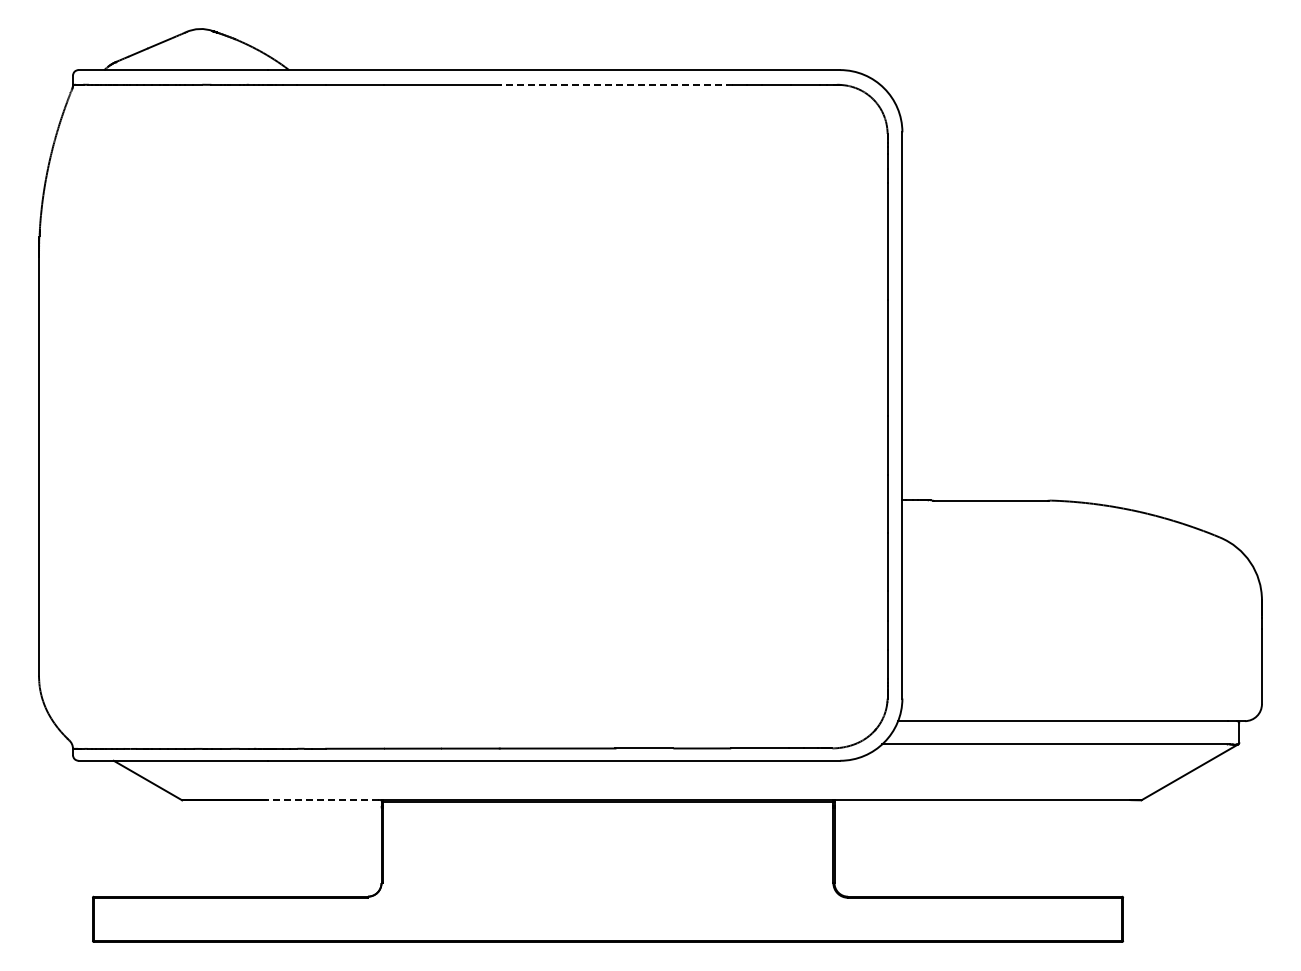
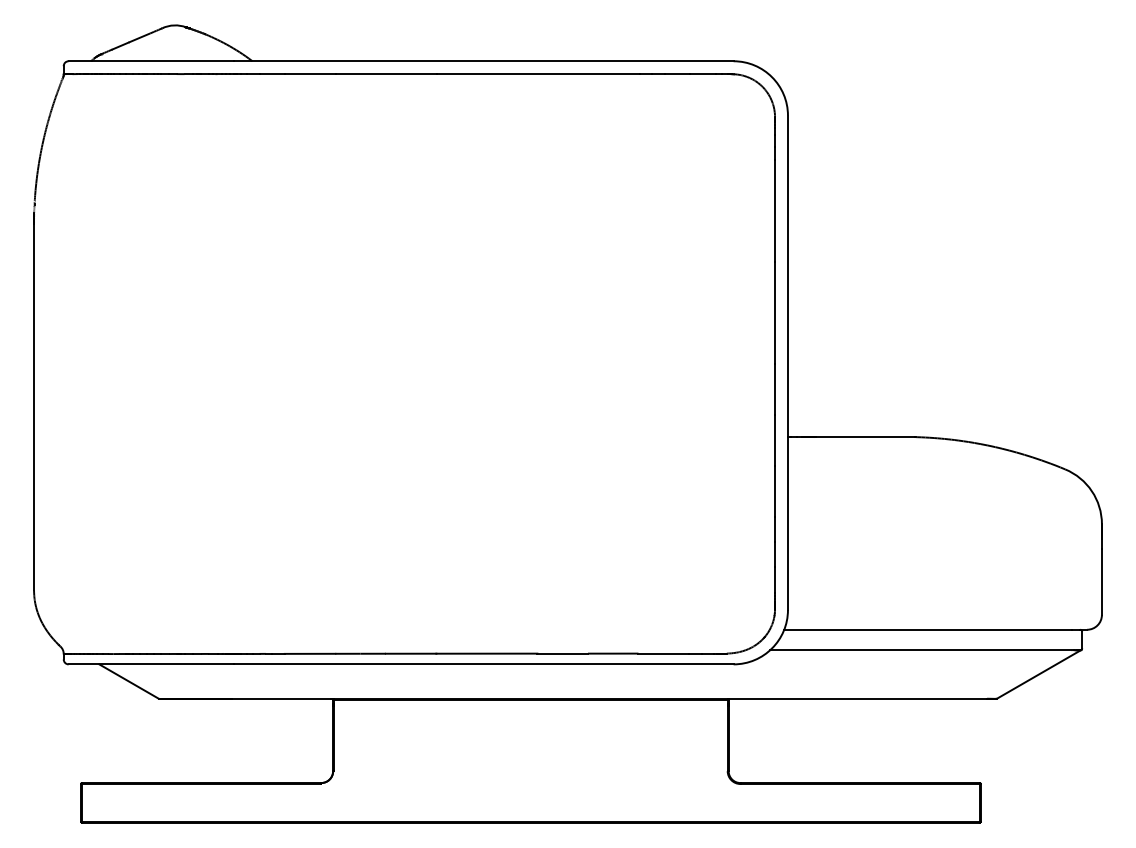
line: (616, 84) -> (538, 73), dashed -> solid
line: (322, 800) -> (281, 699), dashed -> solid

